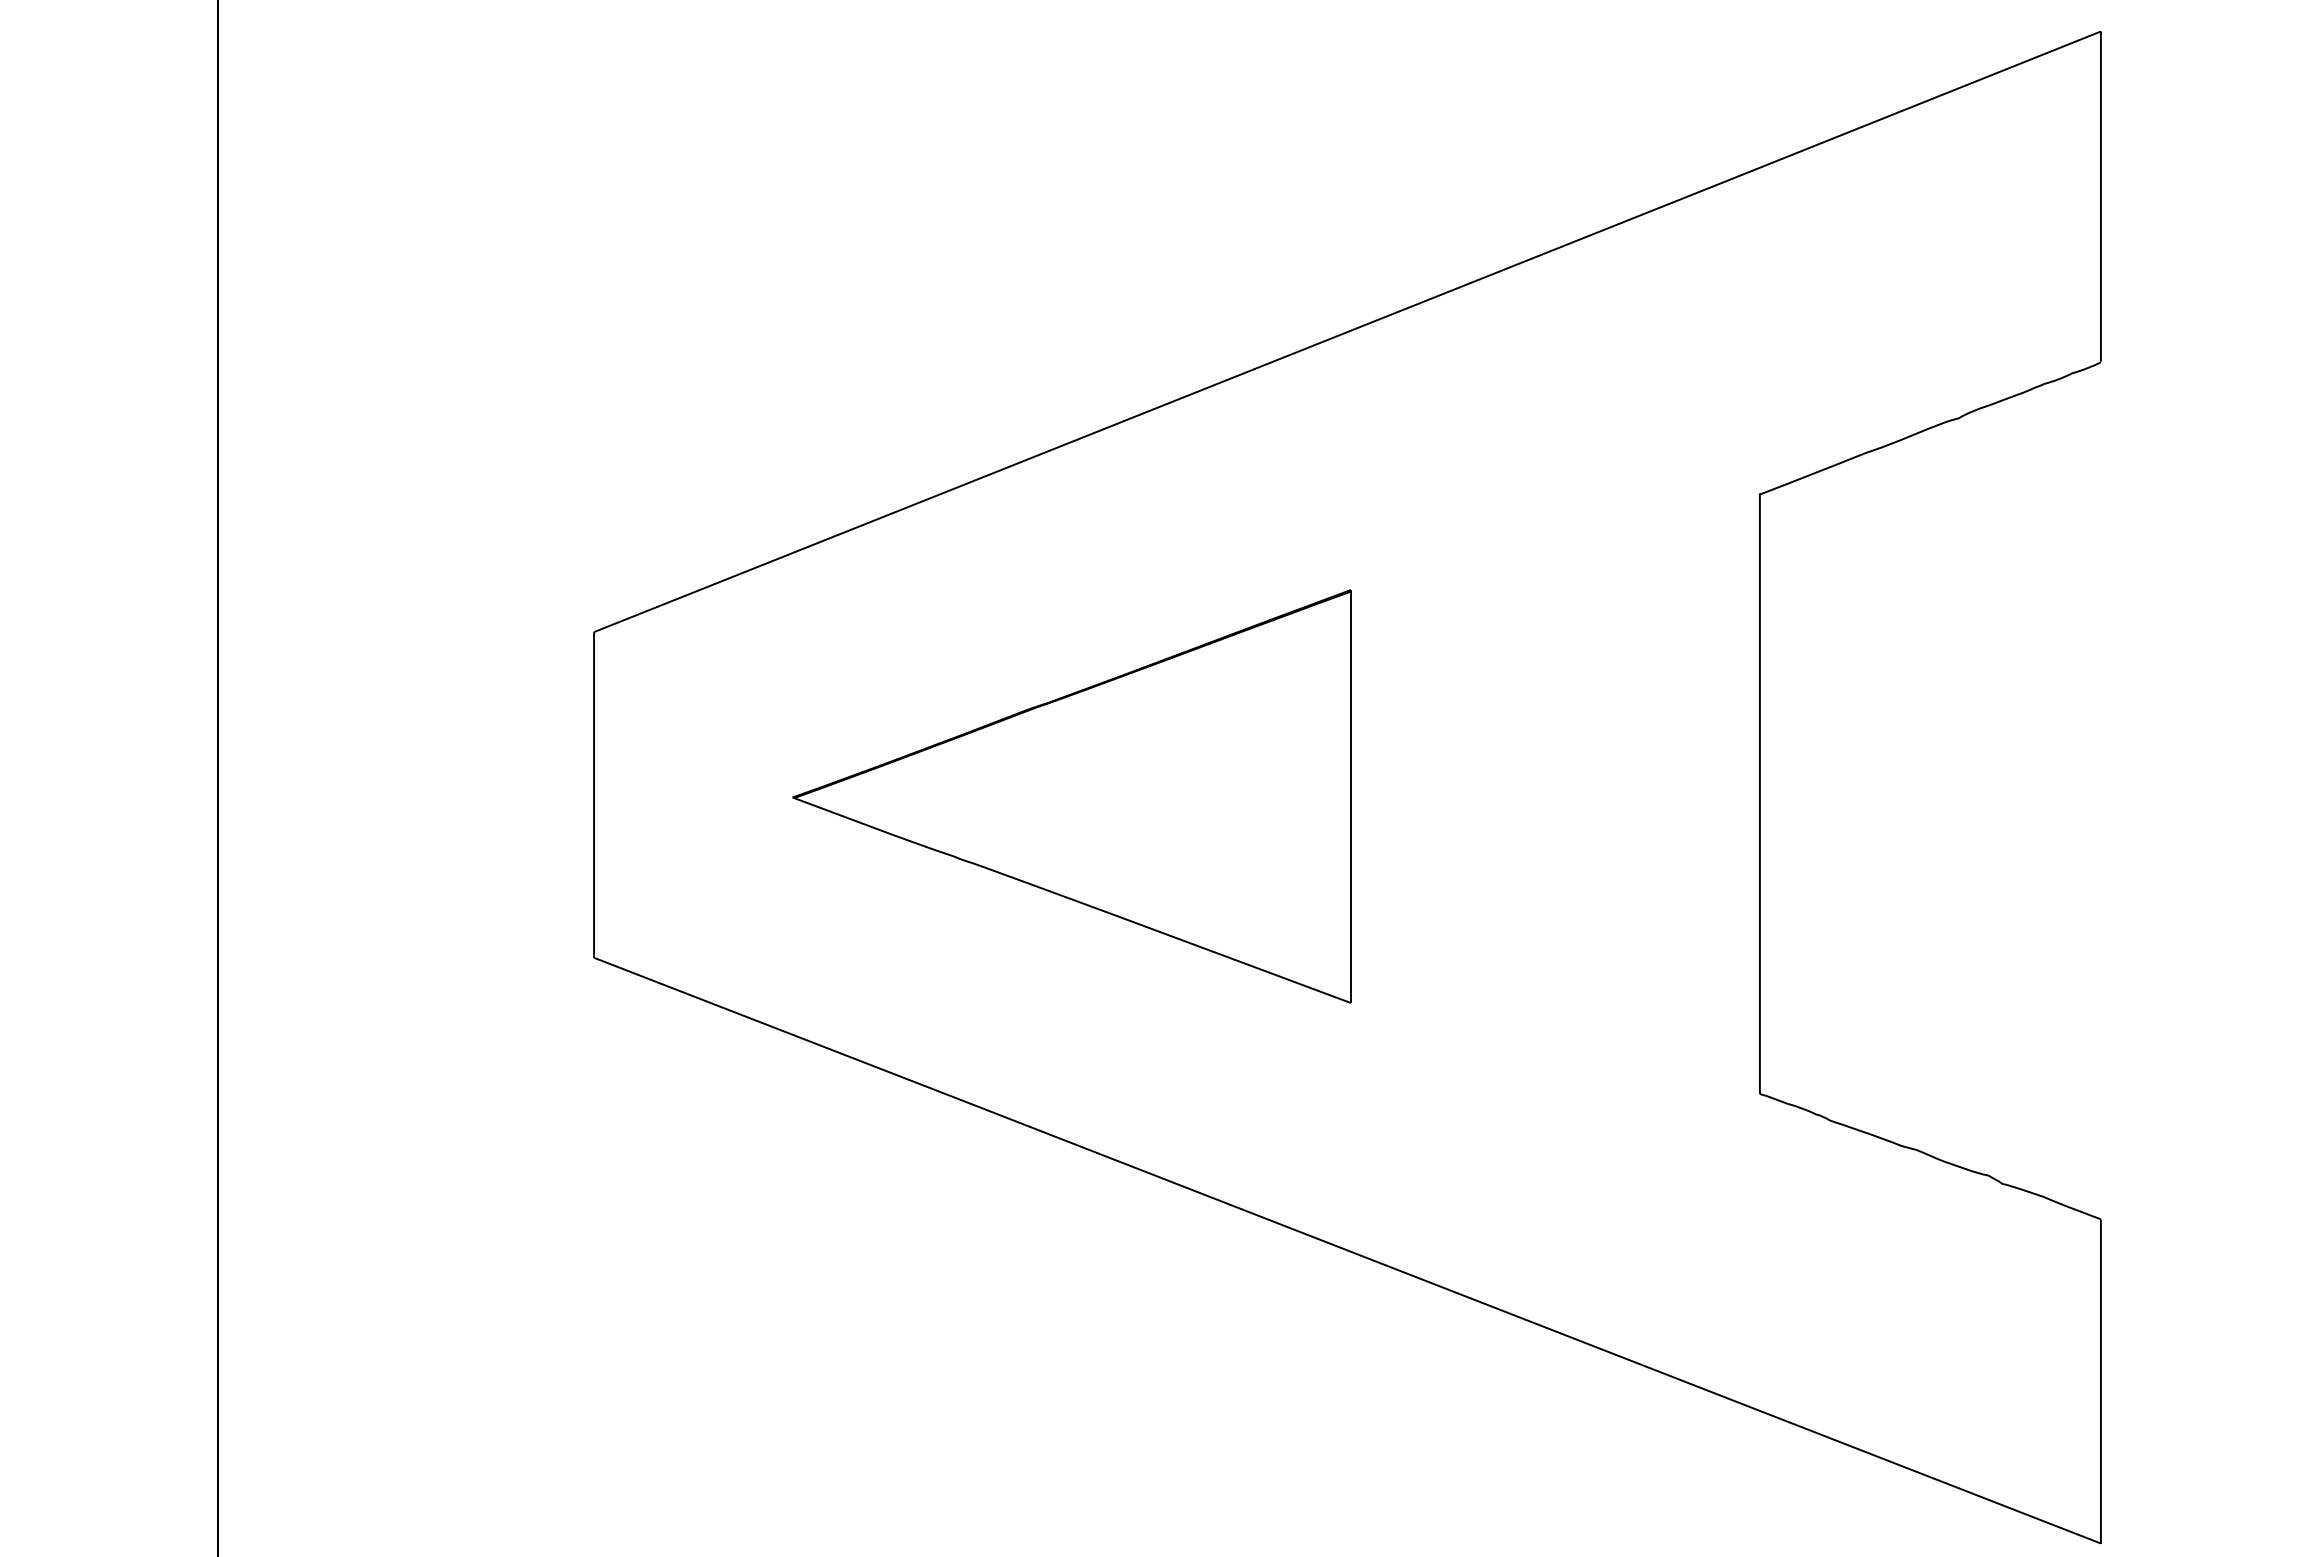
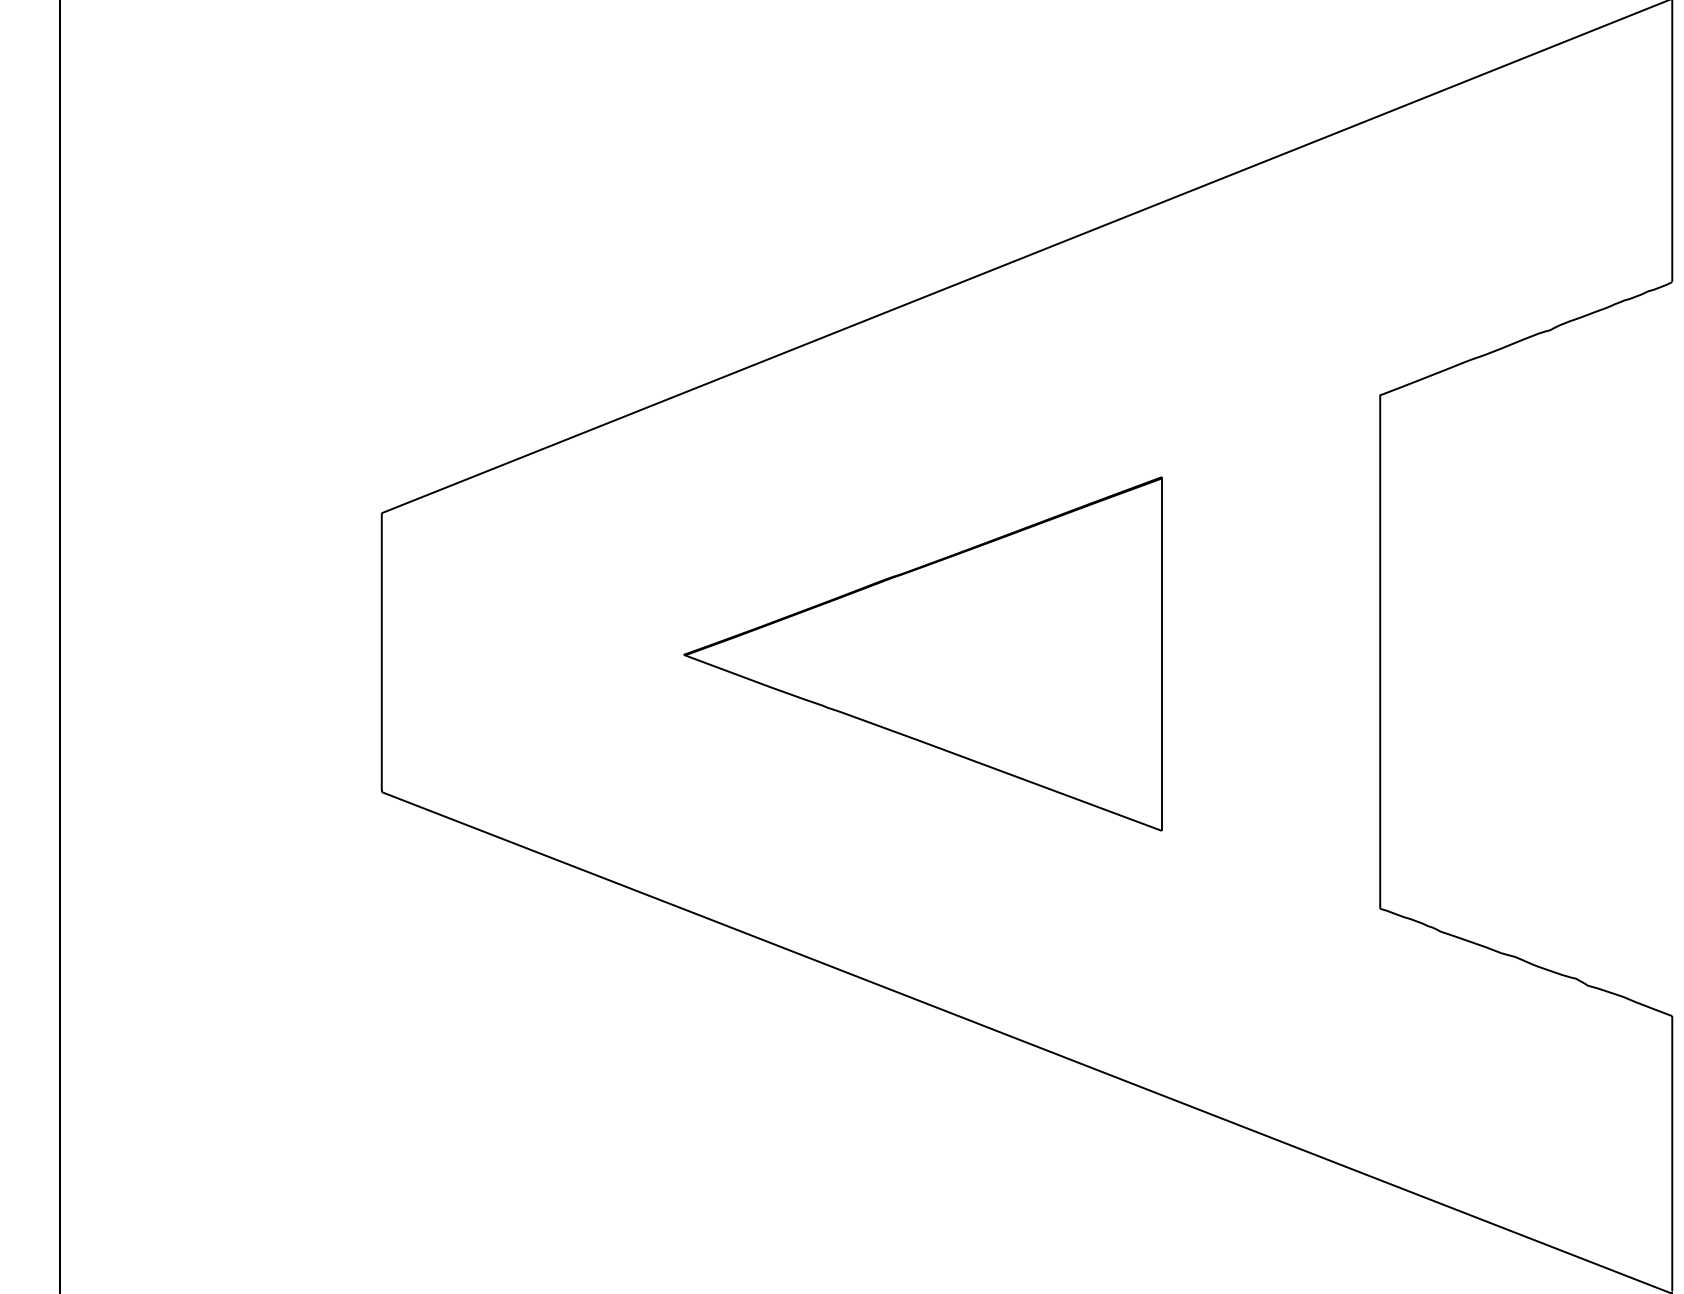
part: (1071, 796) -> (922, 653), moved

